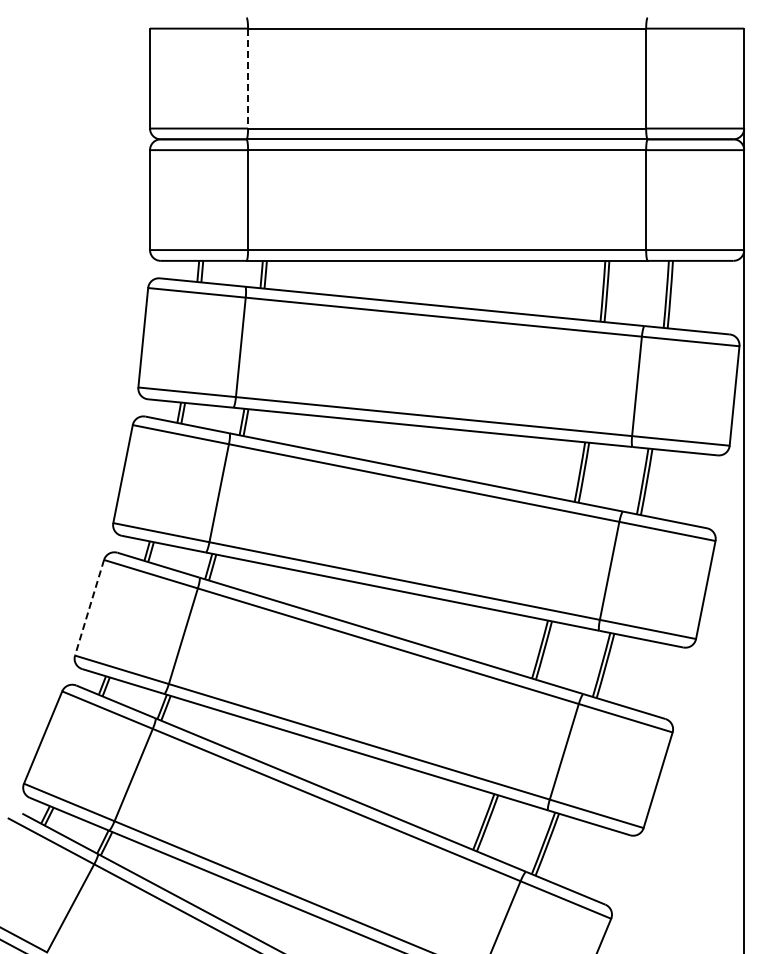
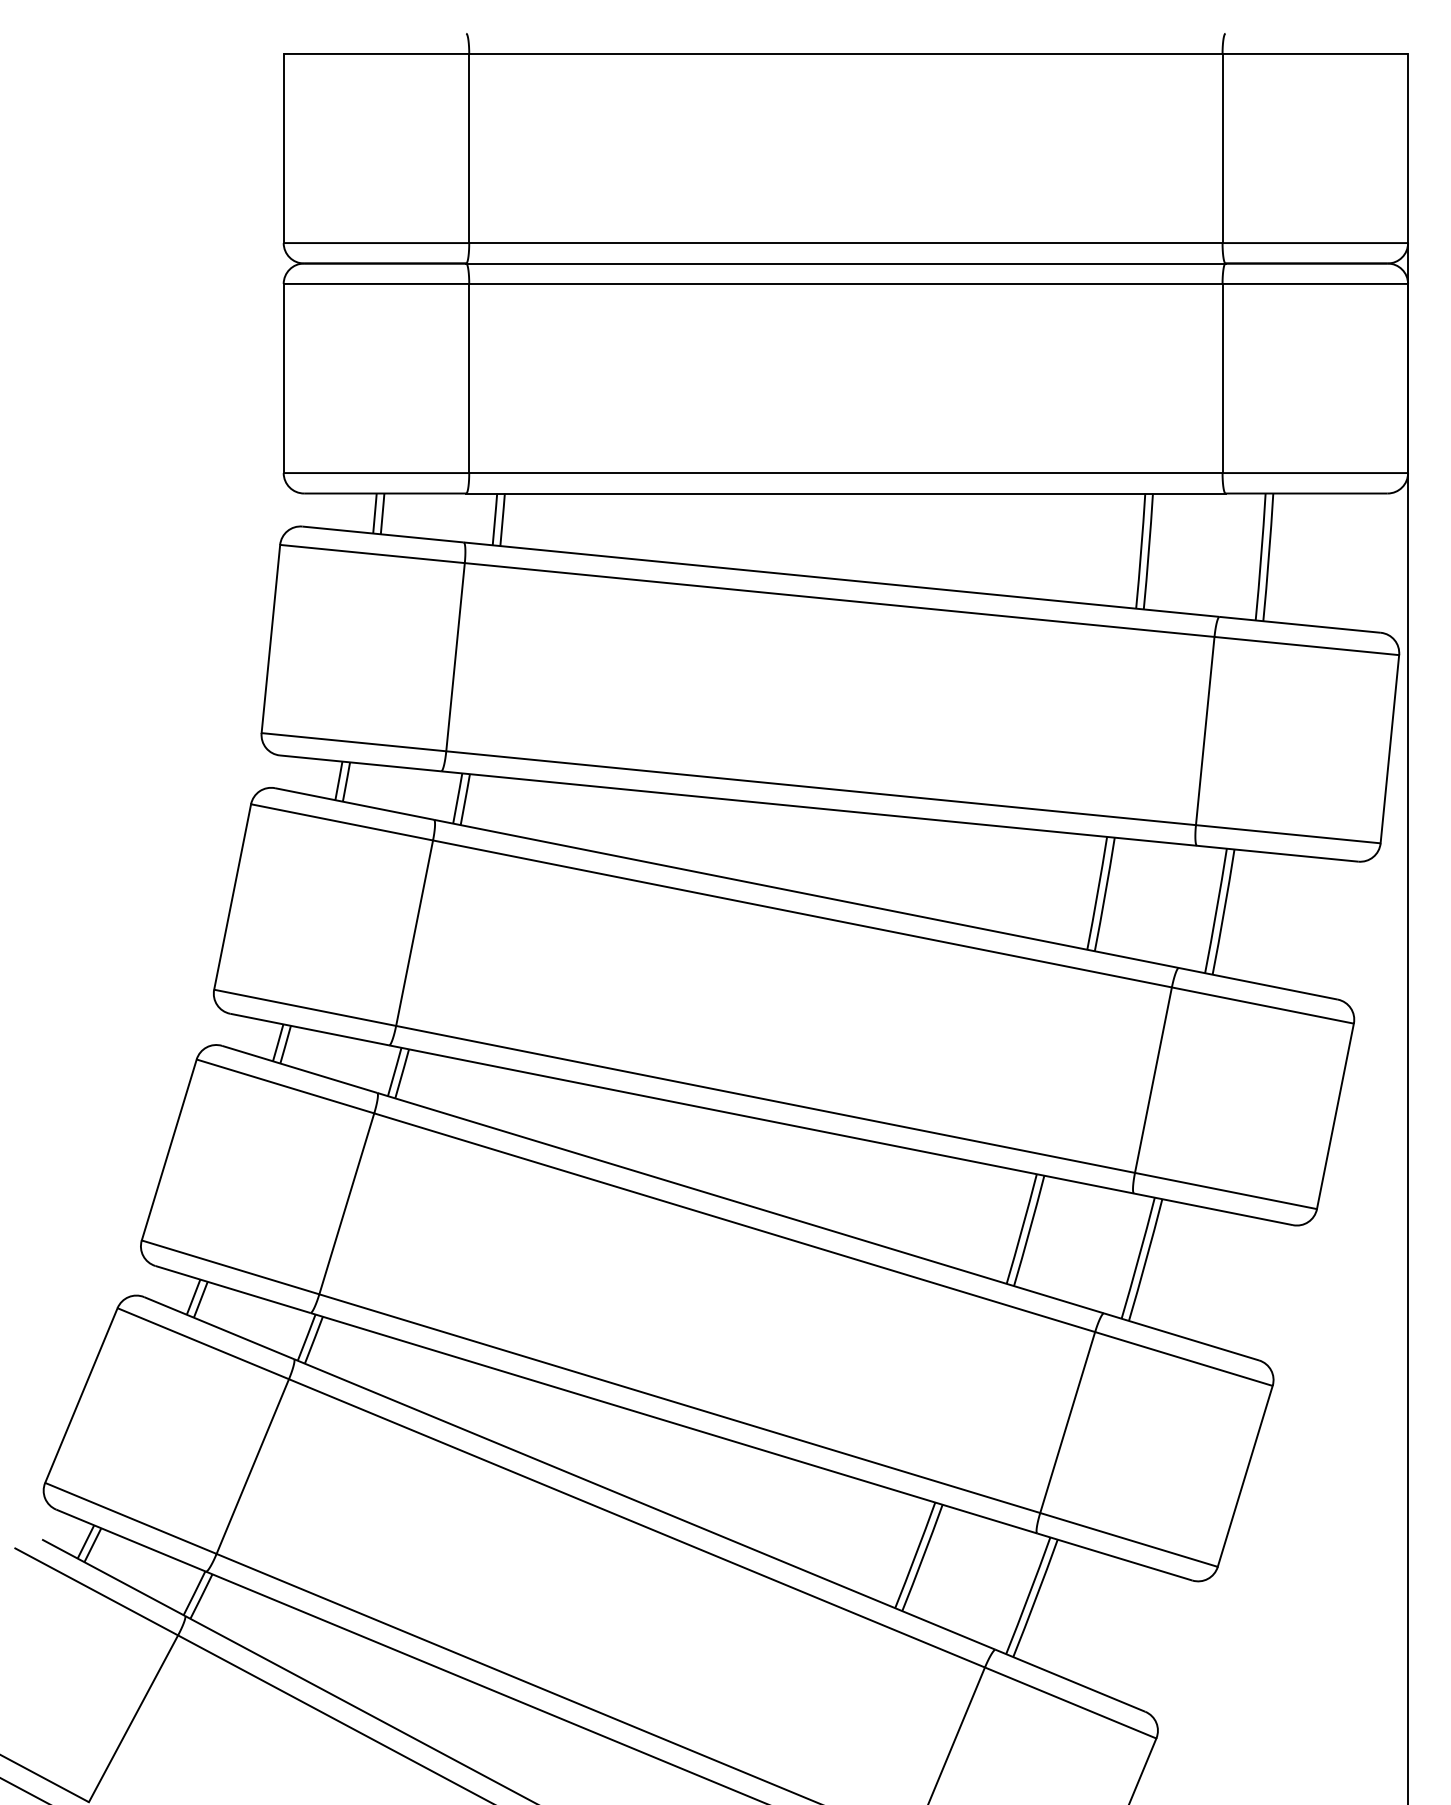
line: (248, 78) -> (470, 148), dashed -> solid
line: (89, 607) -> (169, 1149), dashed -> solid

